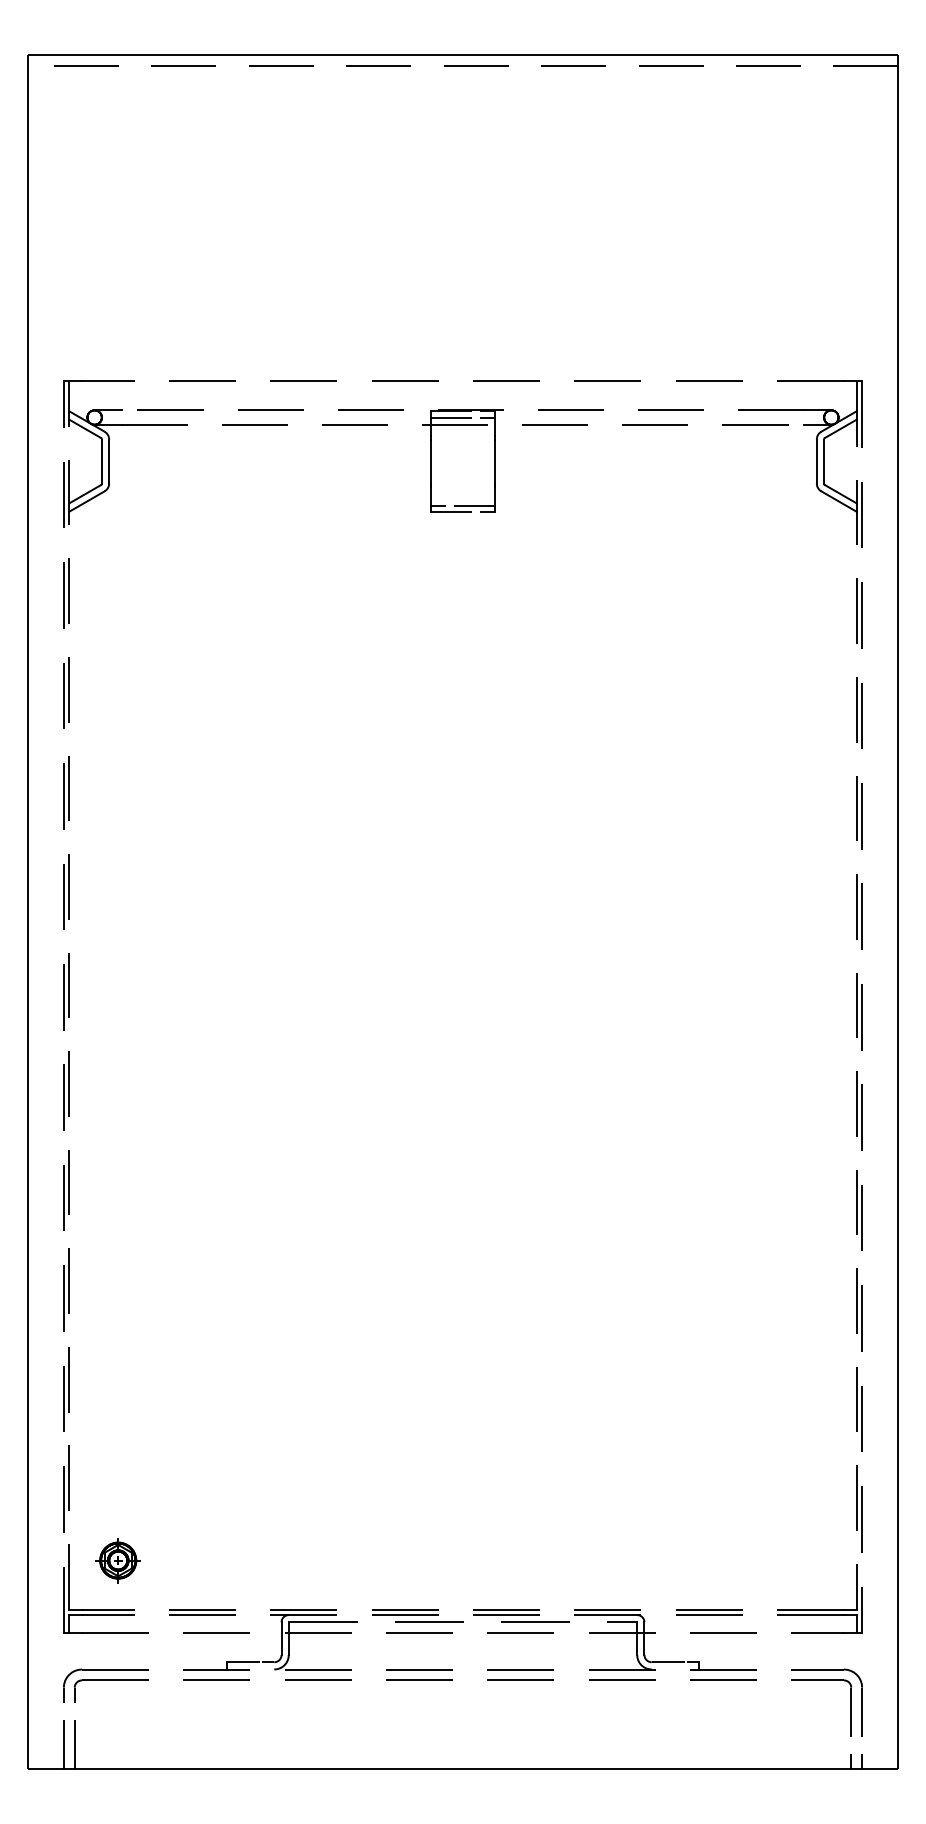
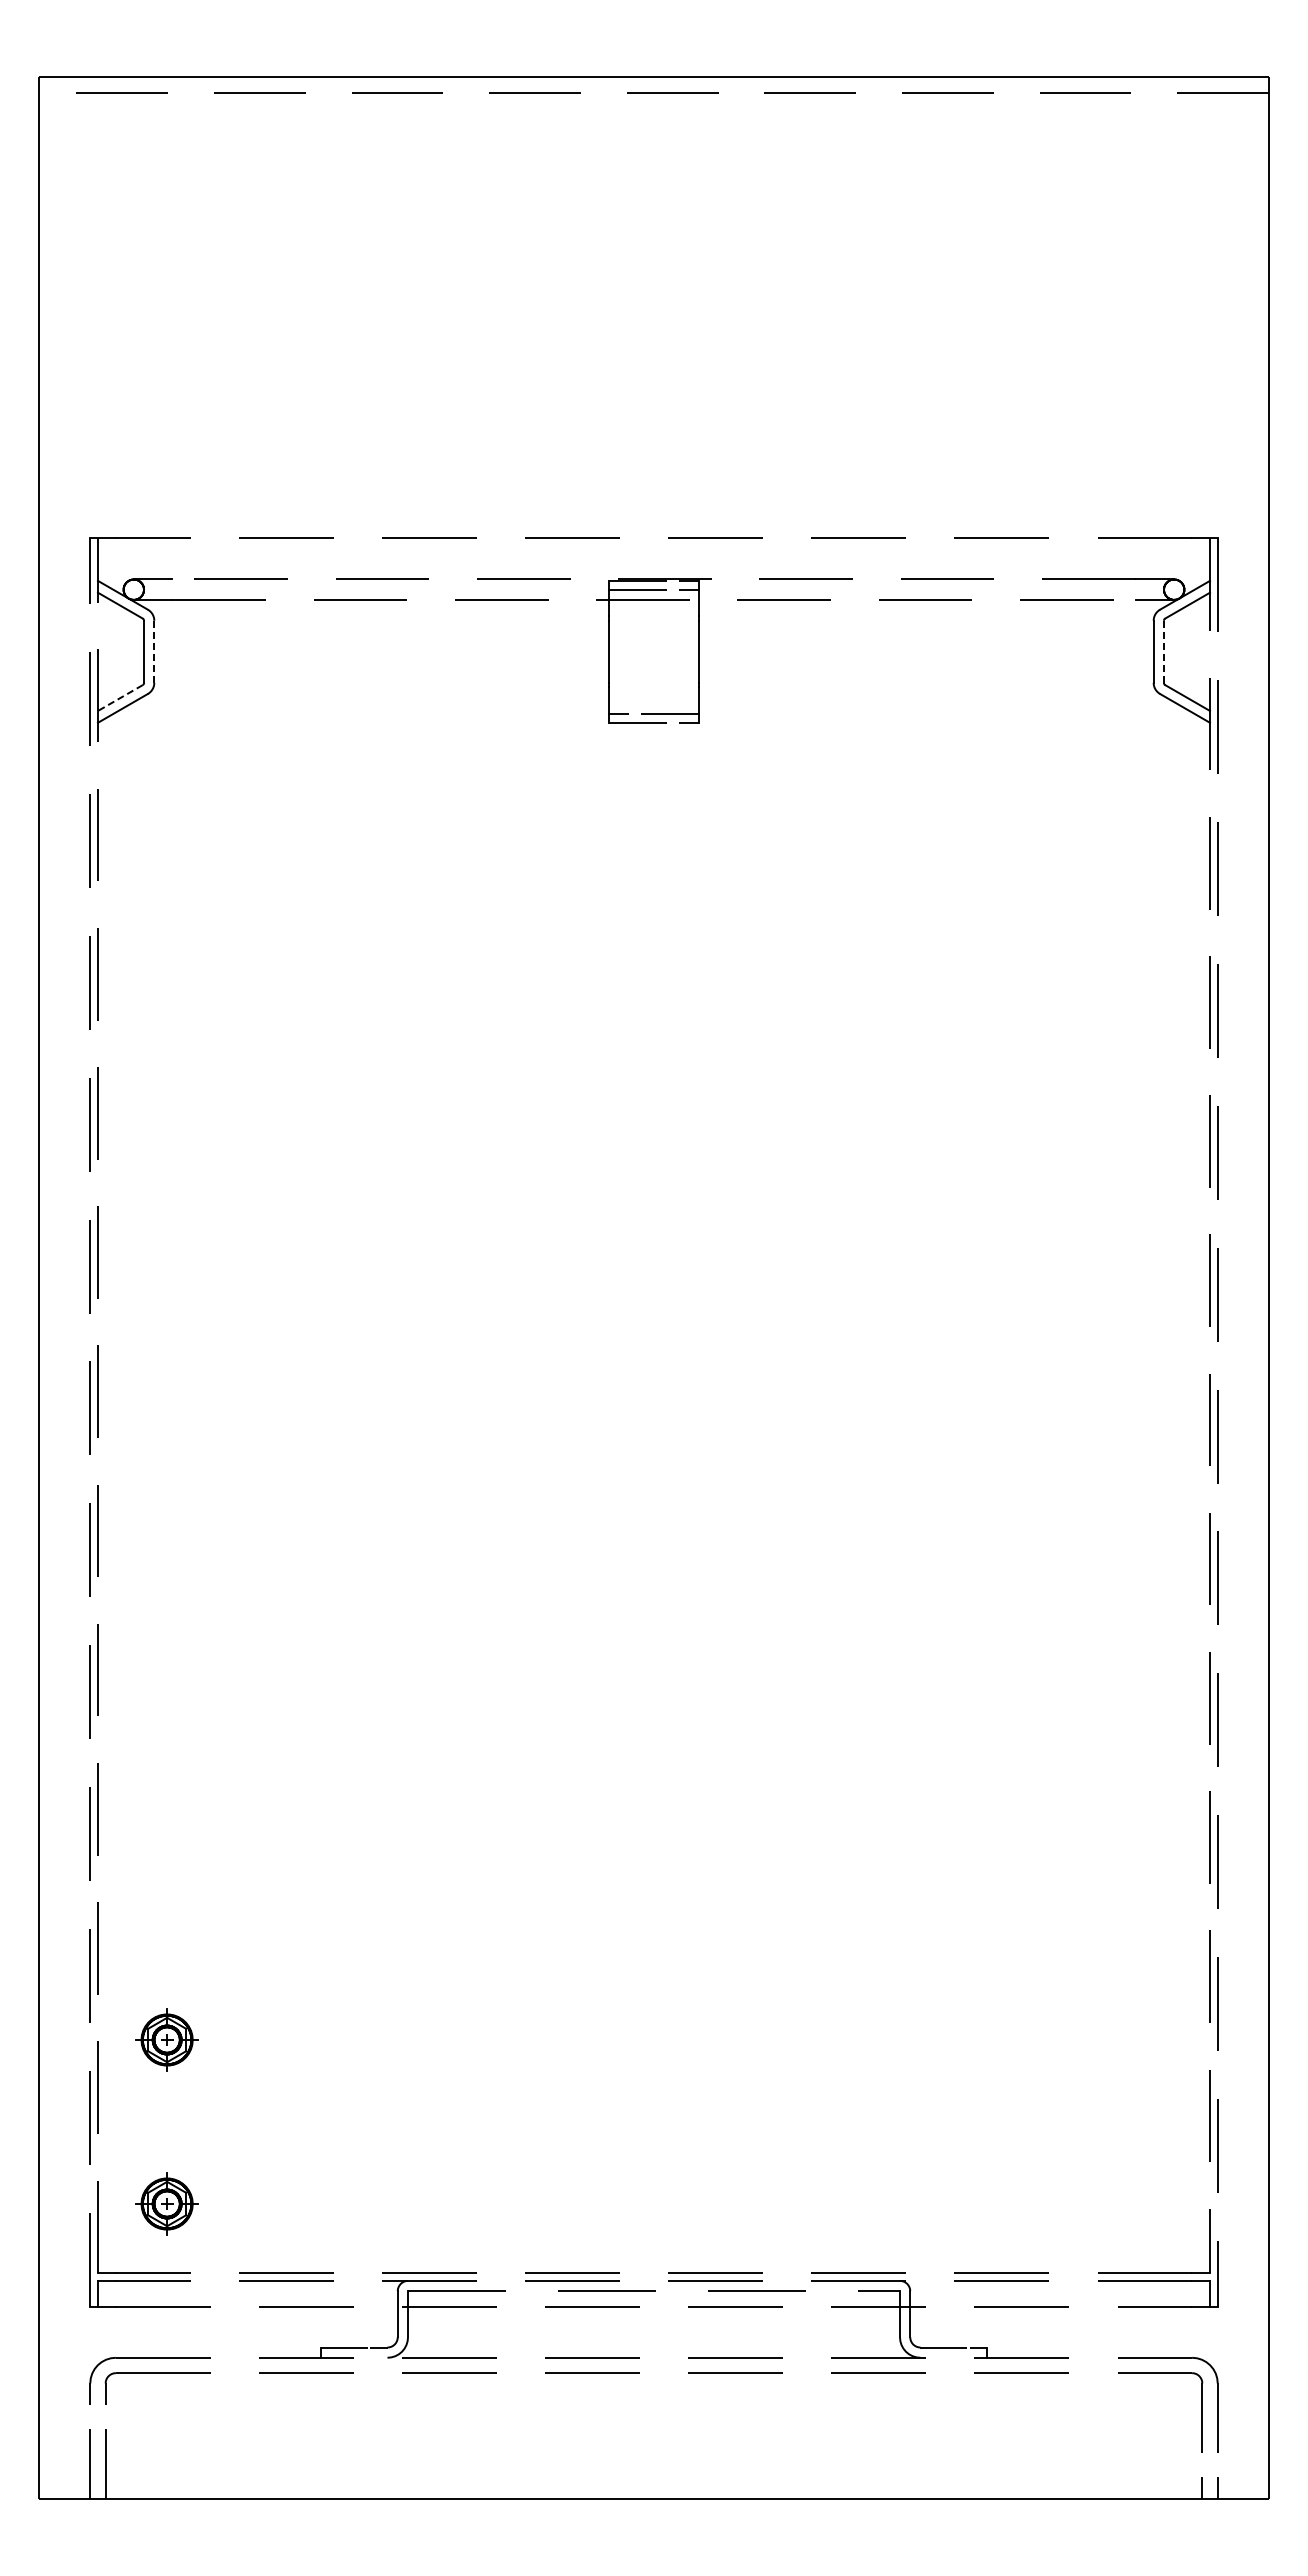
line: (109, 462) -> (154, 652), solid -> dashed
line: (823, 462) -> (1163, 652), solid -> dashed
line: (85, 494) -> (120, 698), solid -> dashed
part: (117, 1444) -> (166, 2039), added

